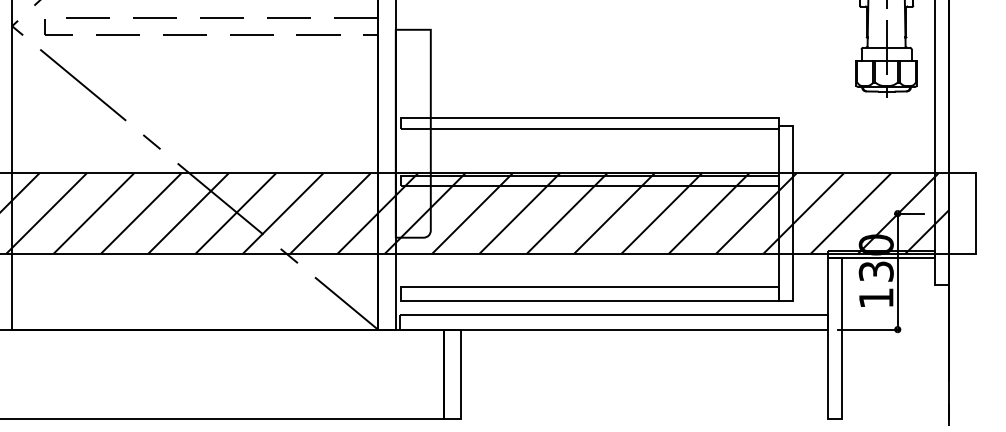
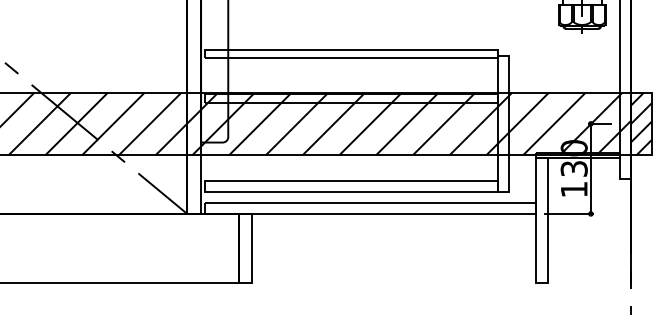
hatch: (962, 213) -> (641, 123), added

